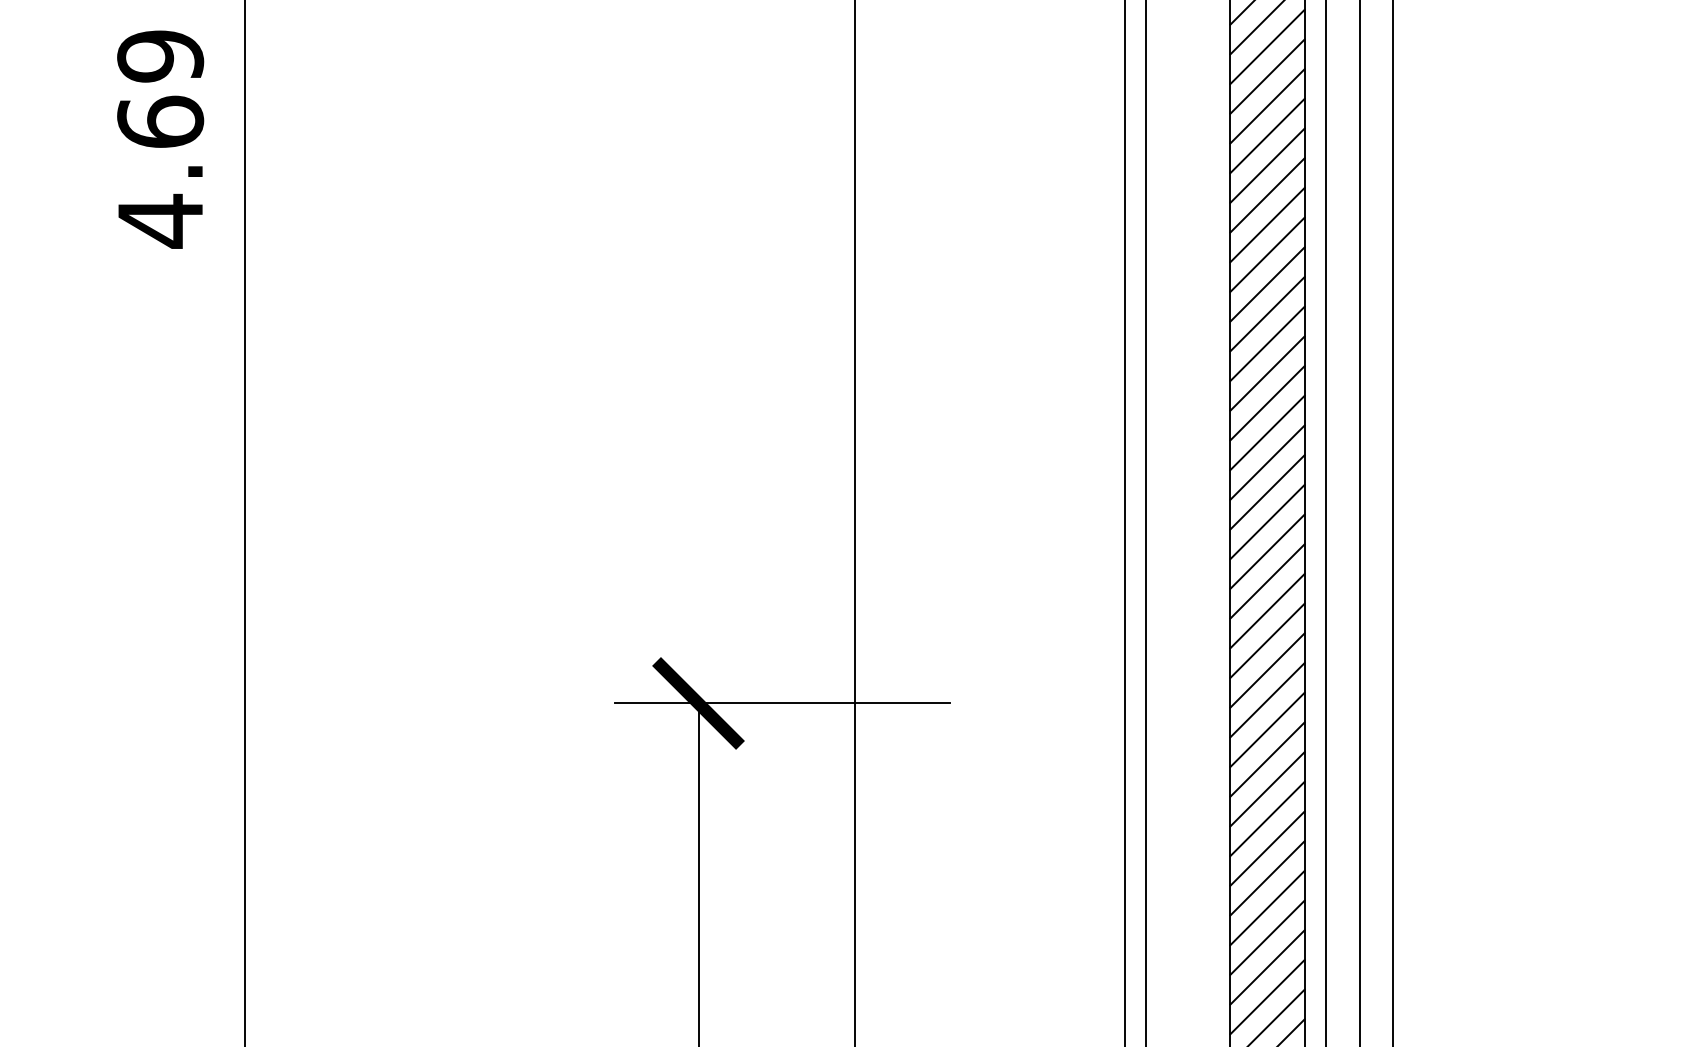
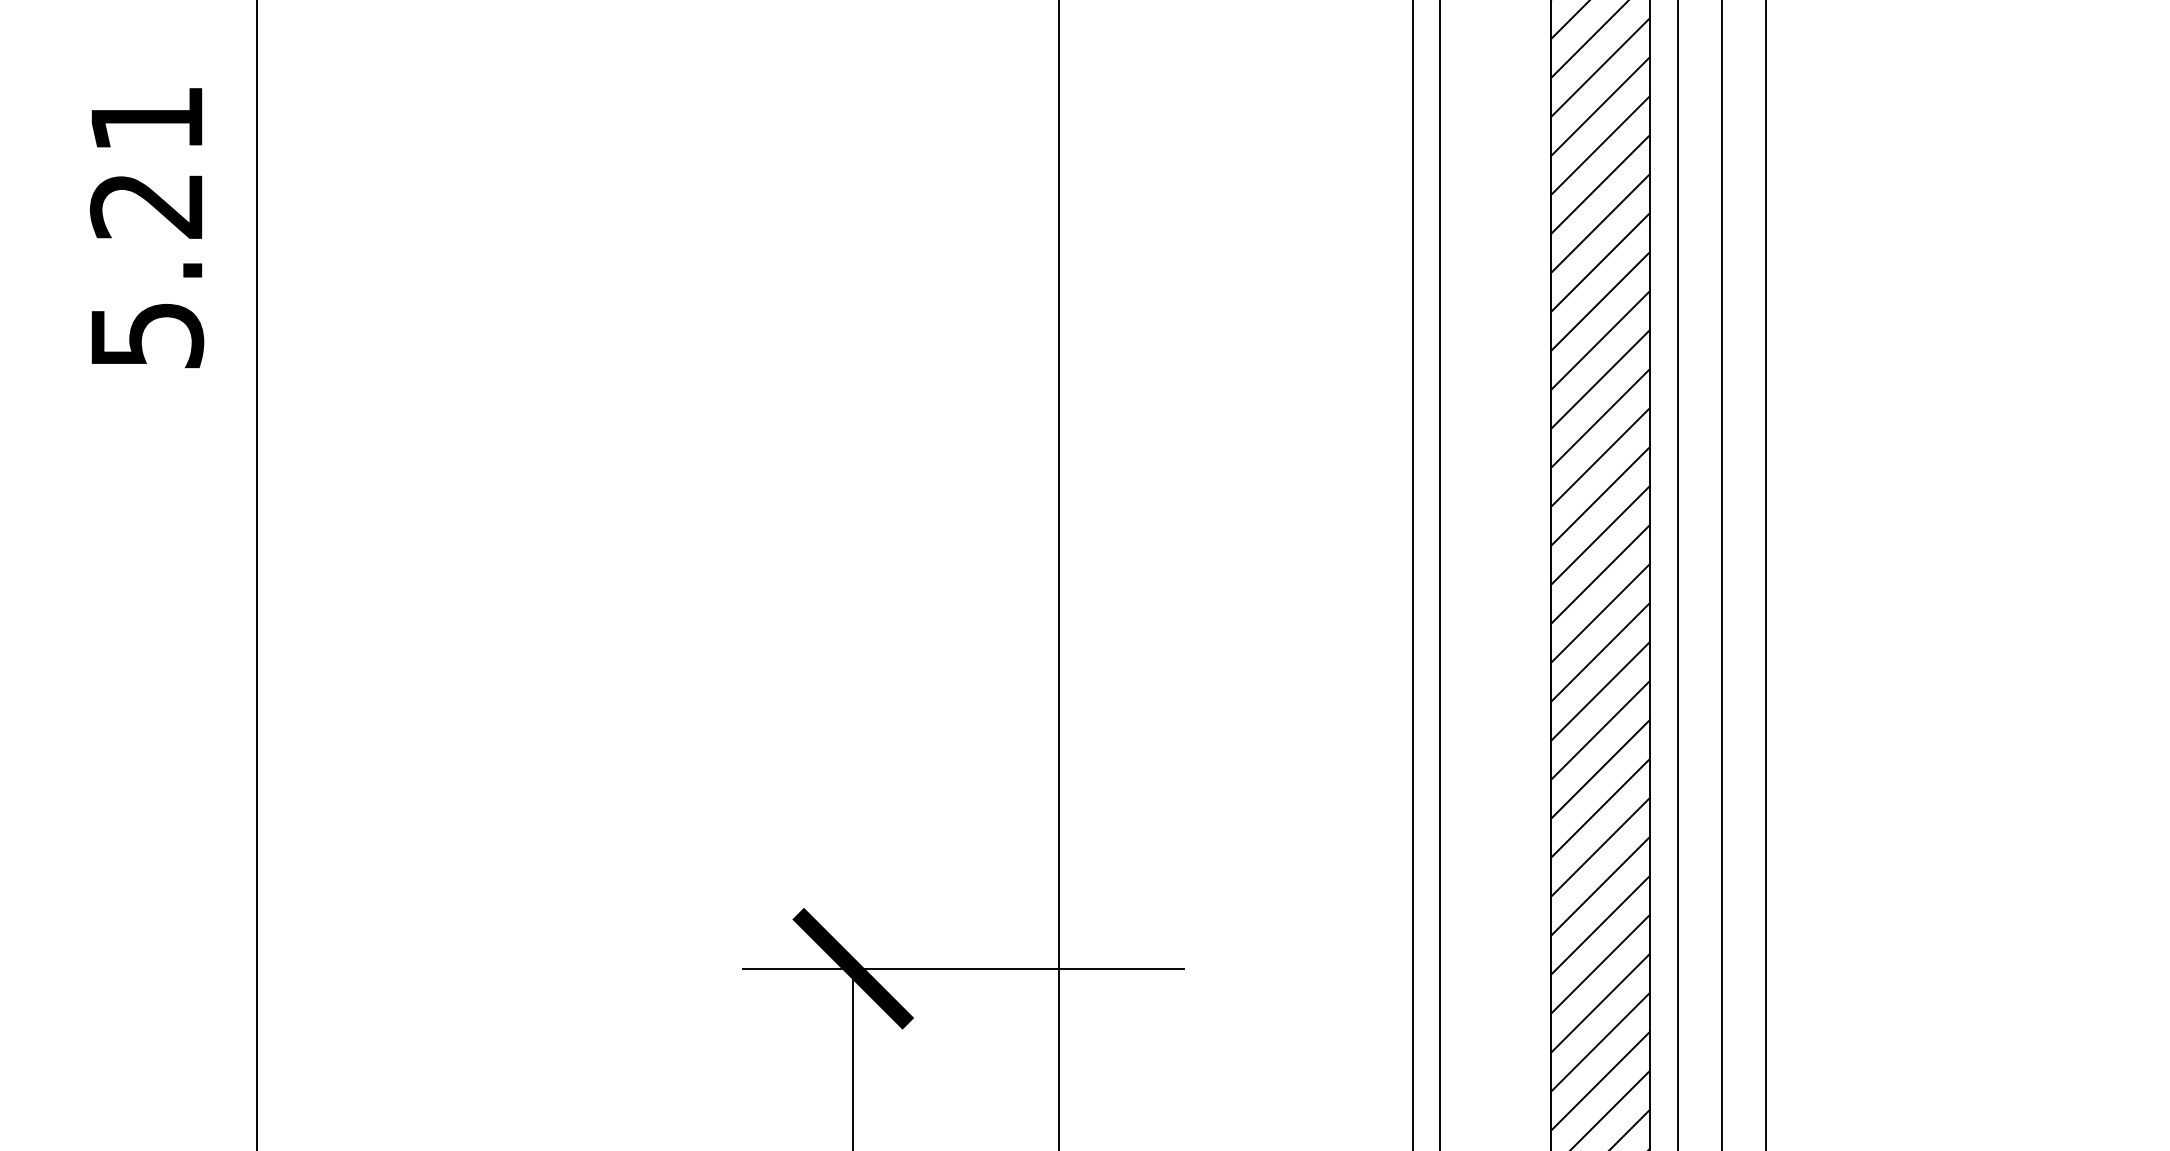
text: (160, 139) -> (146, 228), 4.69 -> 5.21

